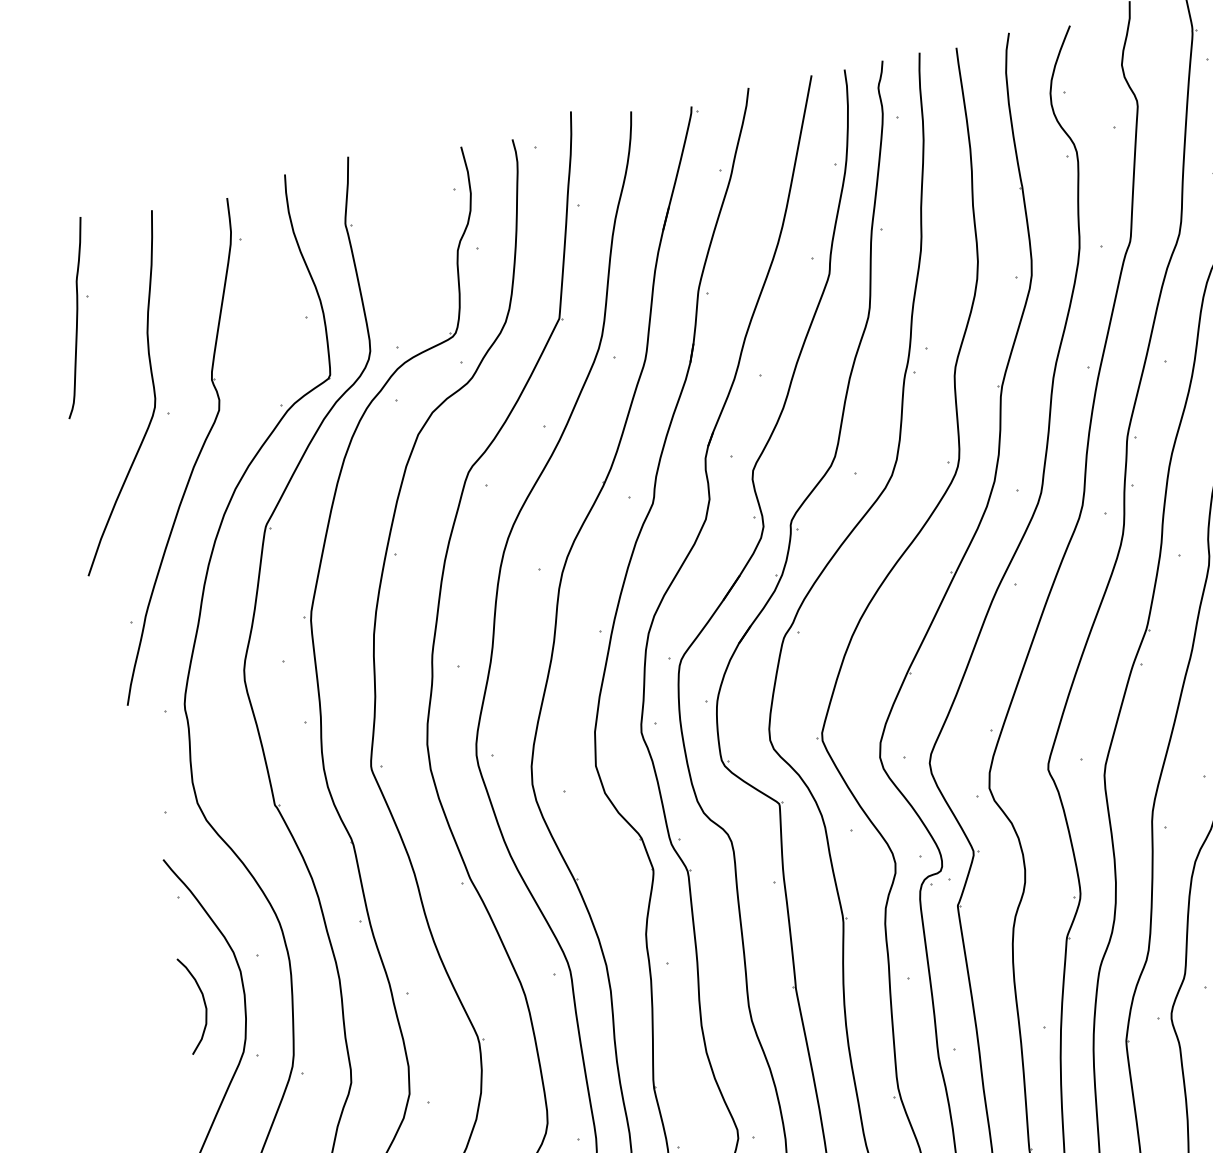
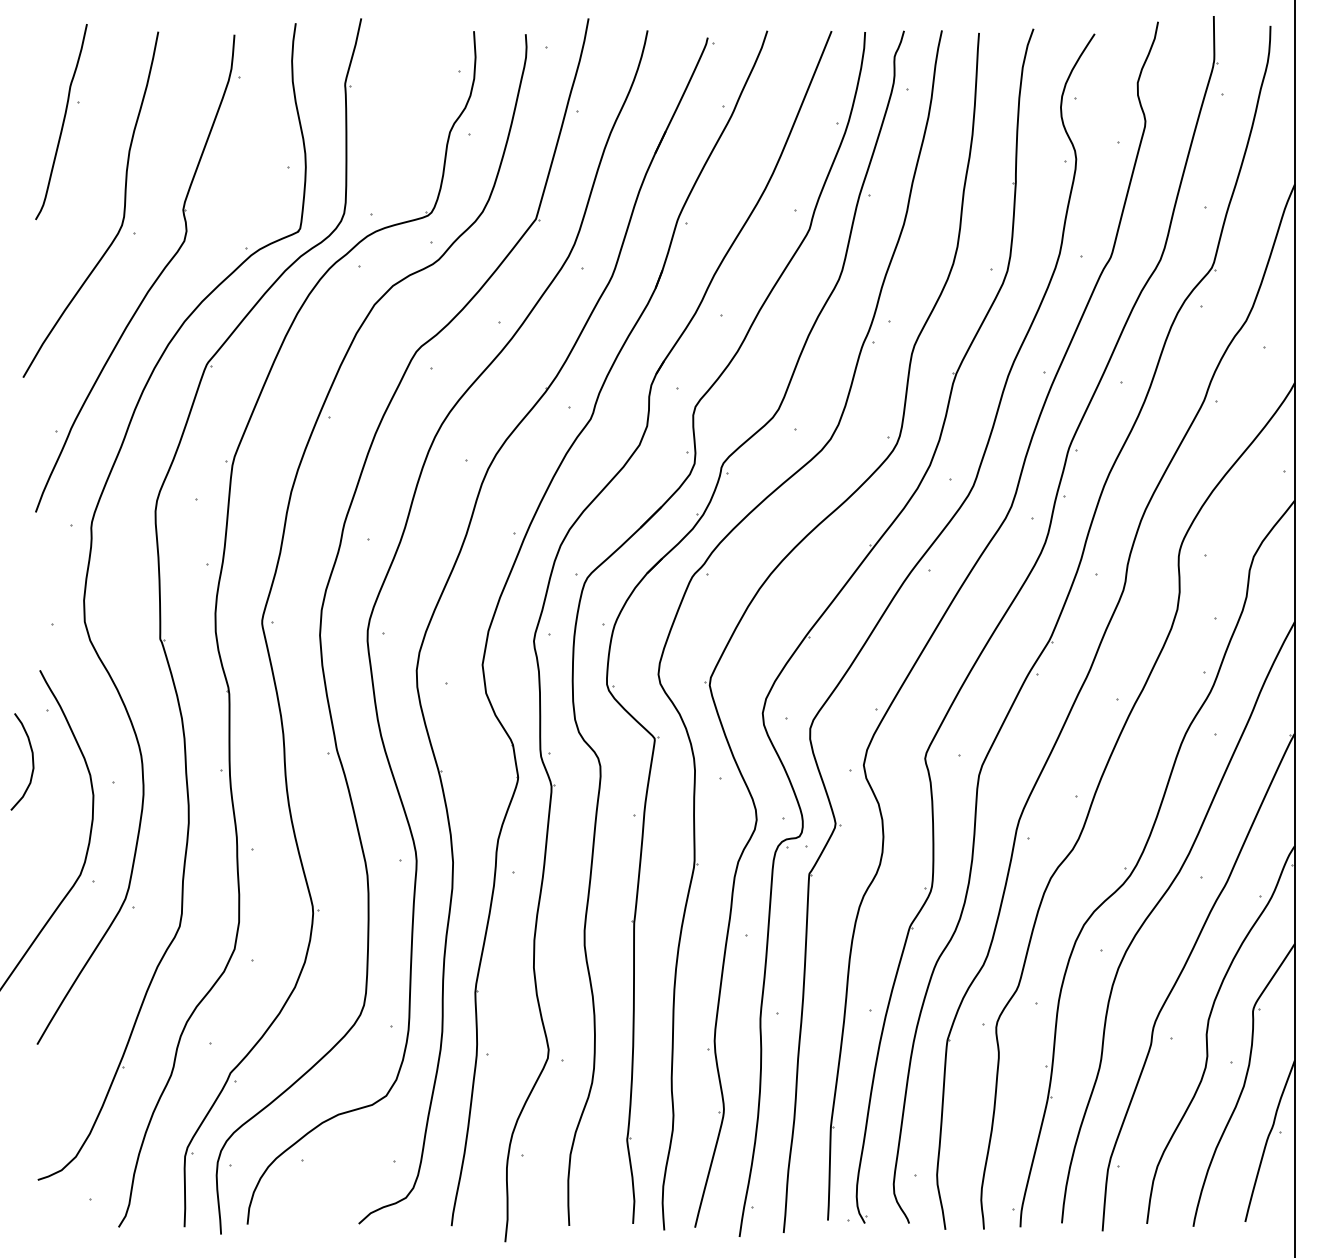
curve: (204, 1002) -> (32, 761), moved

